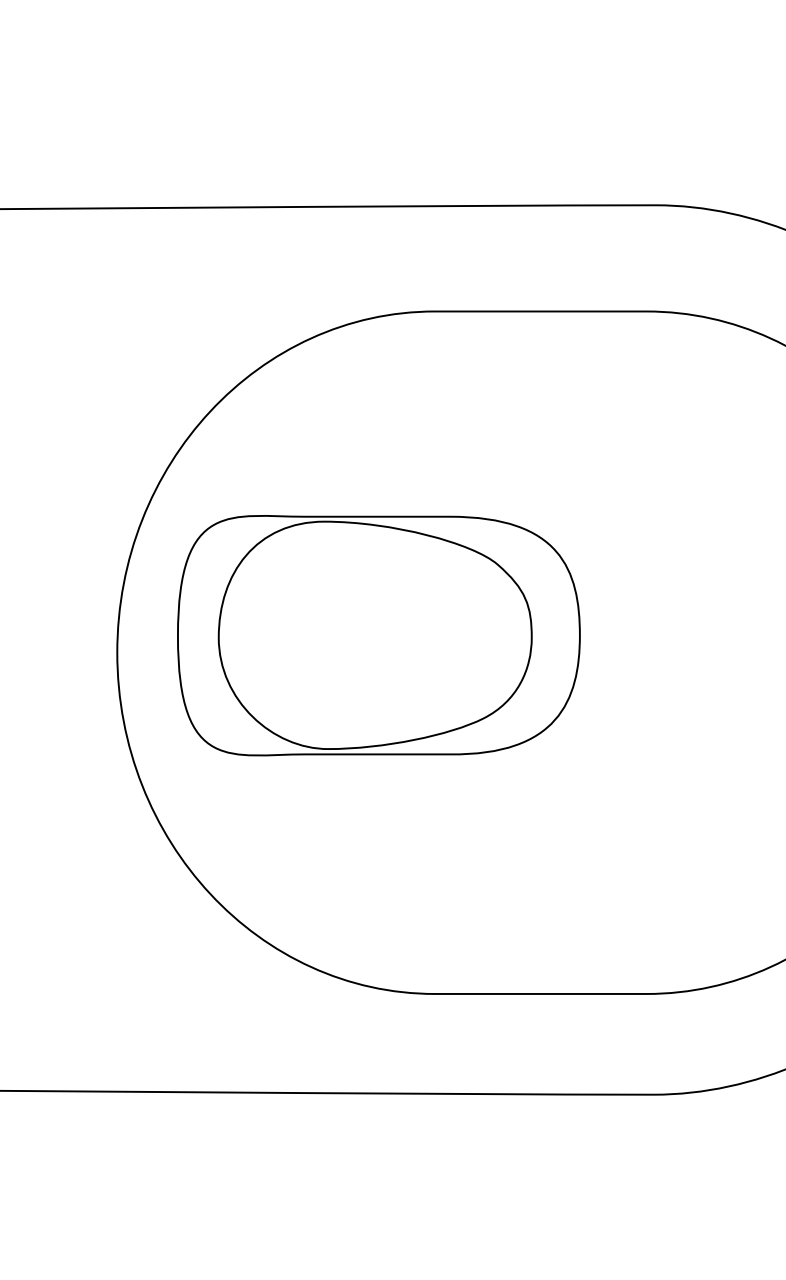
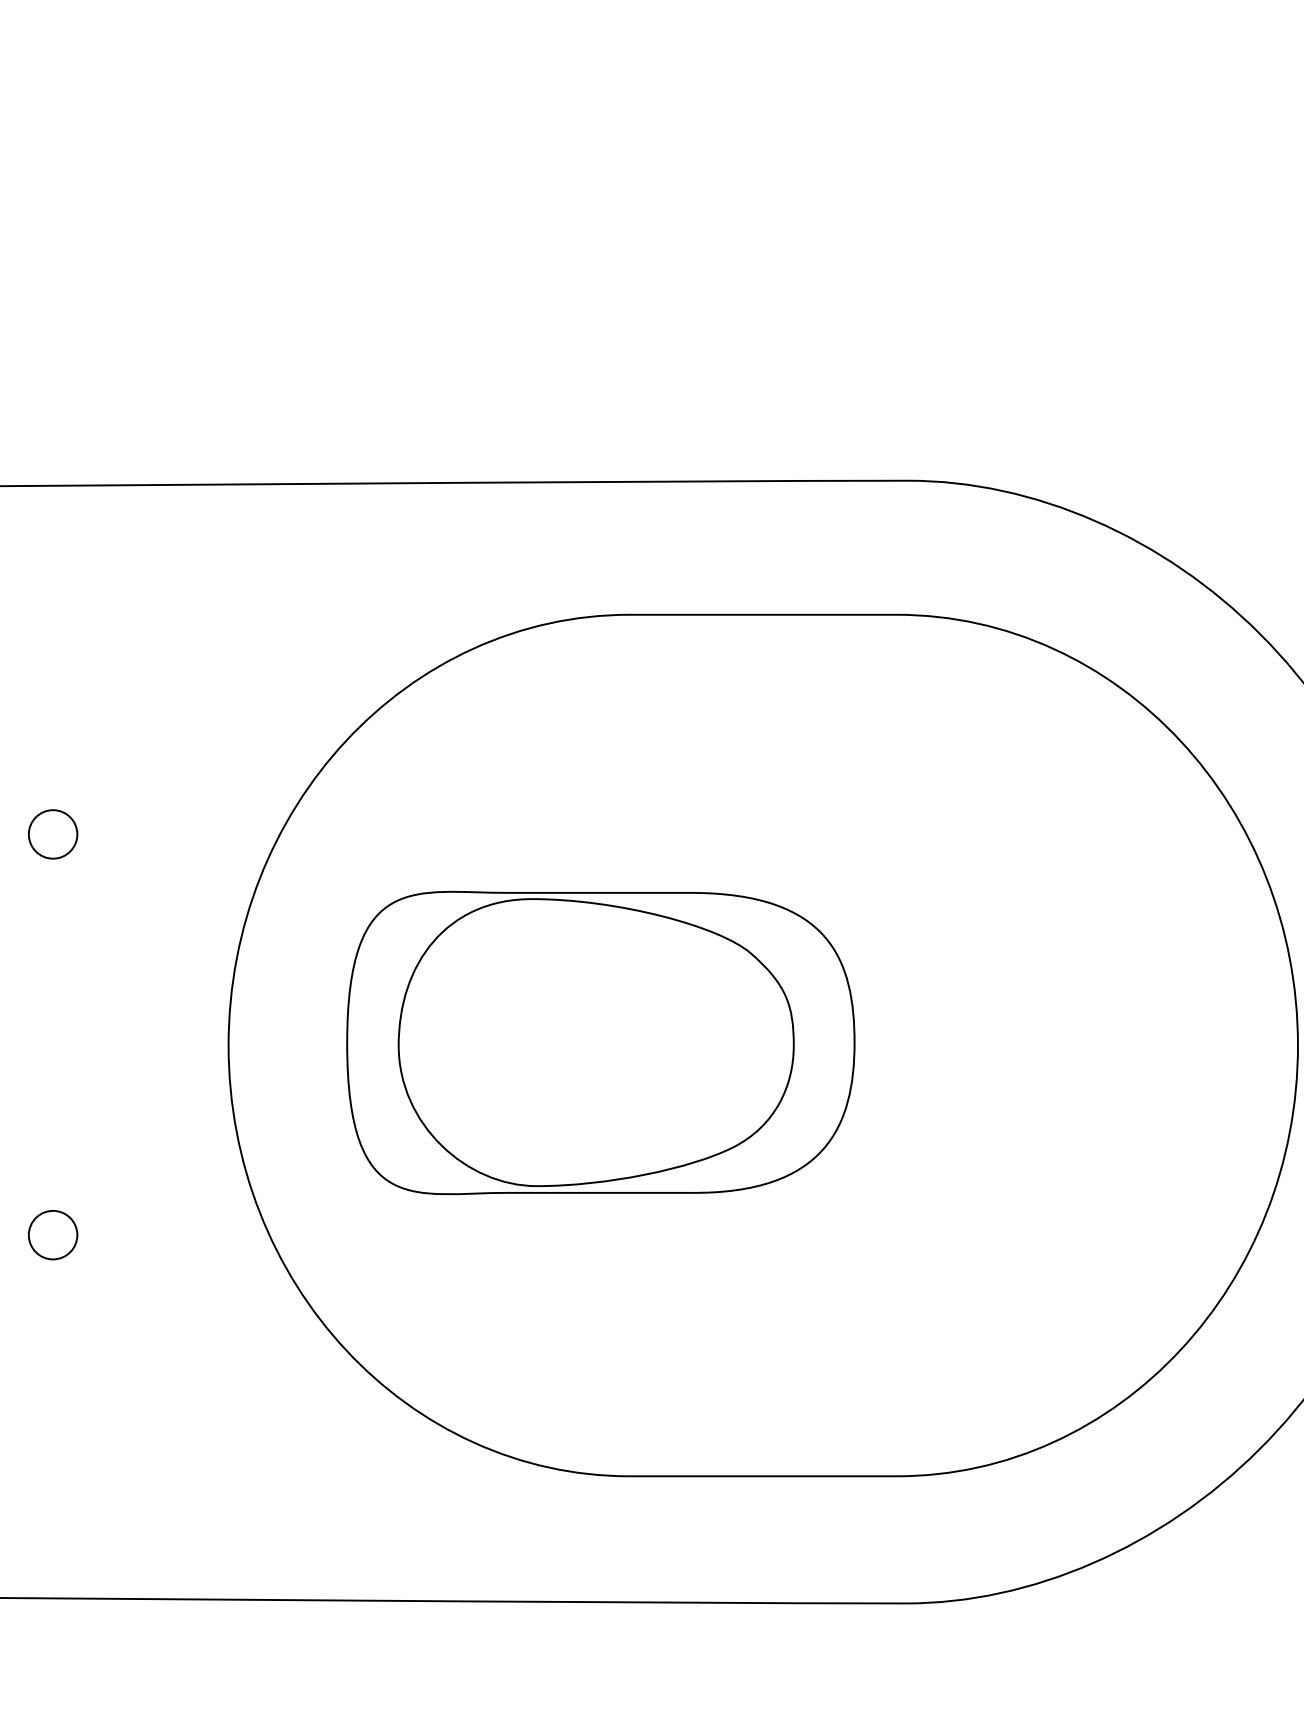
part: (378, 635) -> (600, 1042), moved

